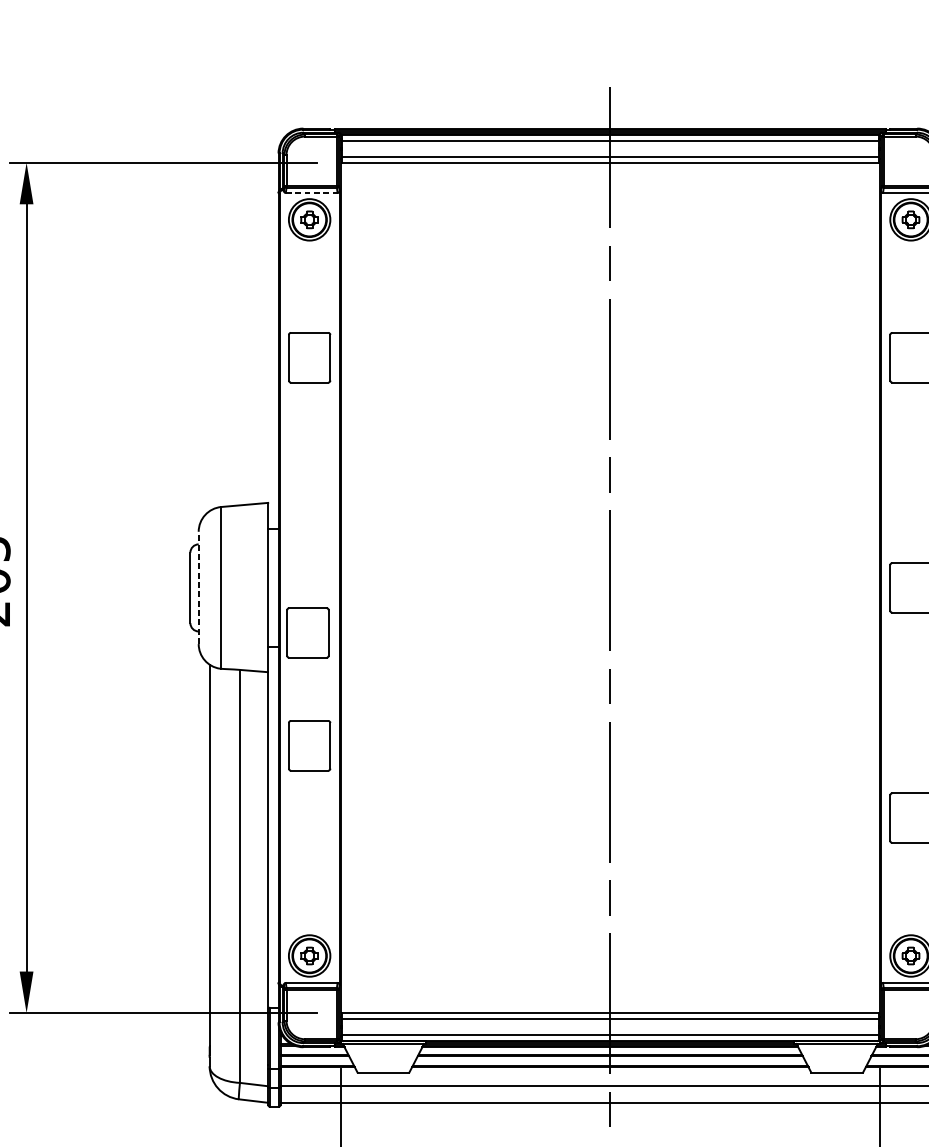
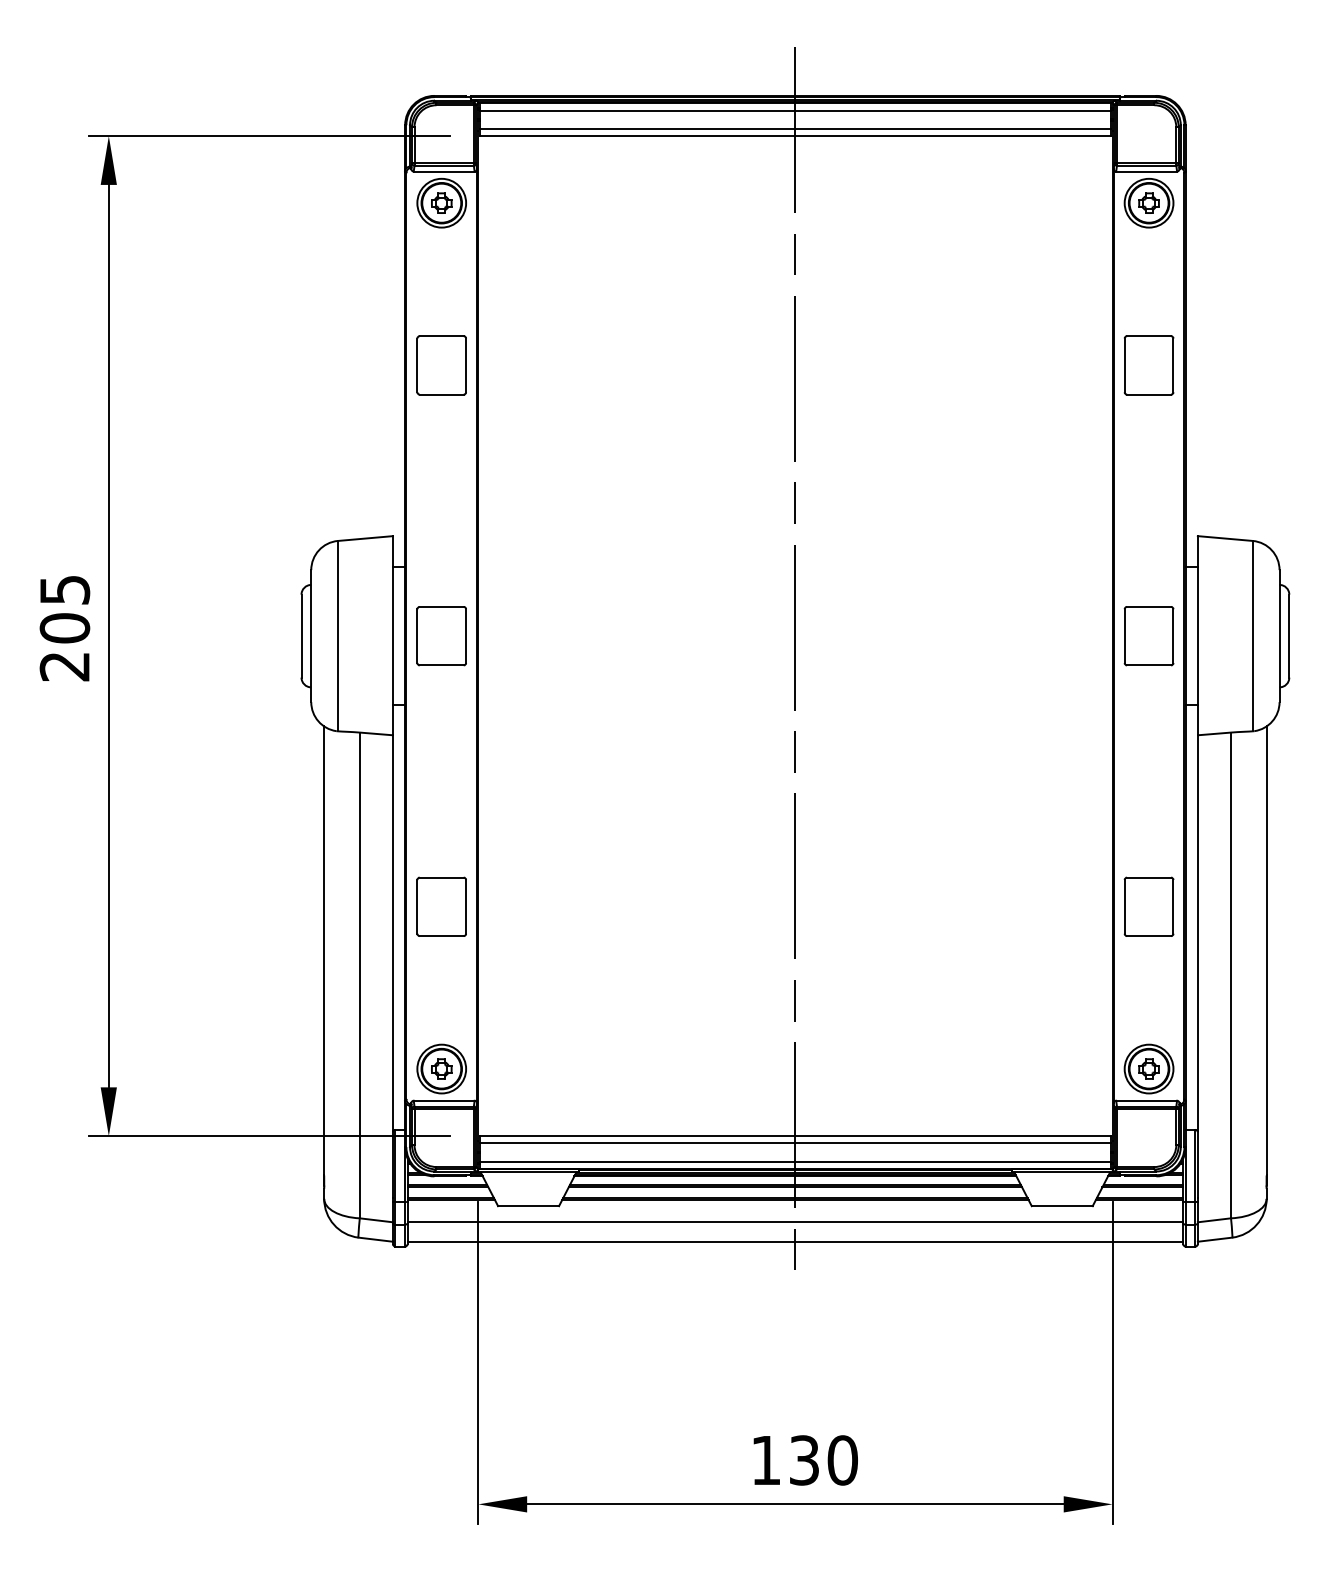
line: (311, 192) -> (444, 171), dashed -> solid
line: (198, 587) -> (311, 635), dashed -> solid
part: (307, 633) -> (441, 636), moved
part: (309, 745) -> (441, 906), moved

